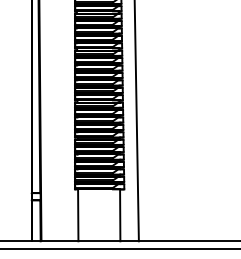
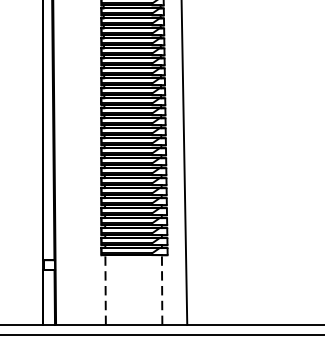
line: (78, 215) -> (105, 290), solid -> dashed
line: (120, 215) -> (162, 290), solid -> dashed

